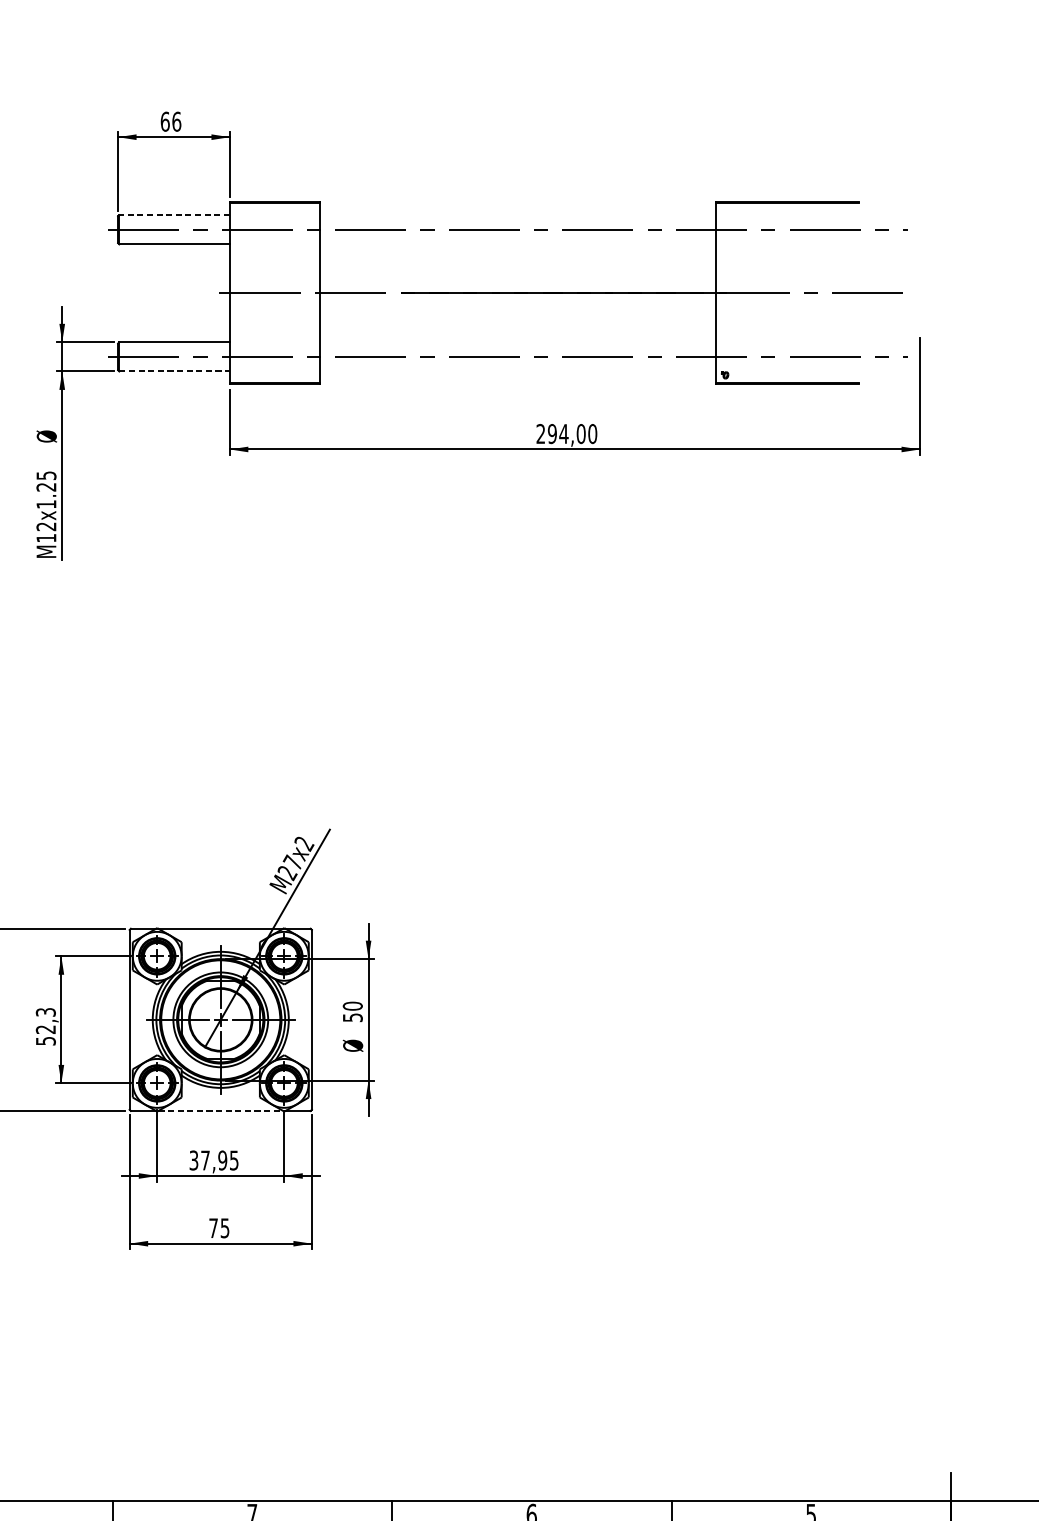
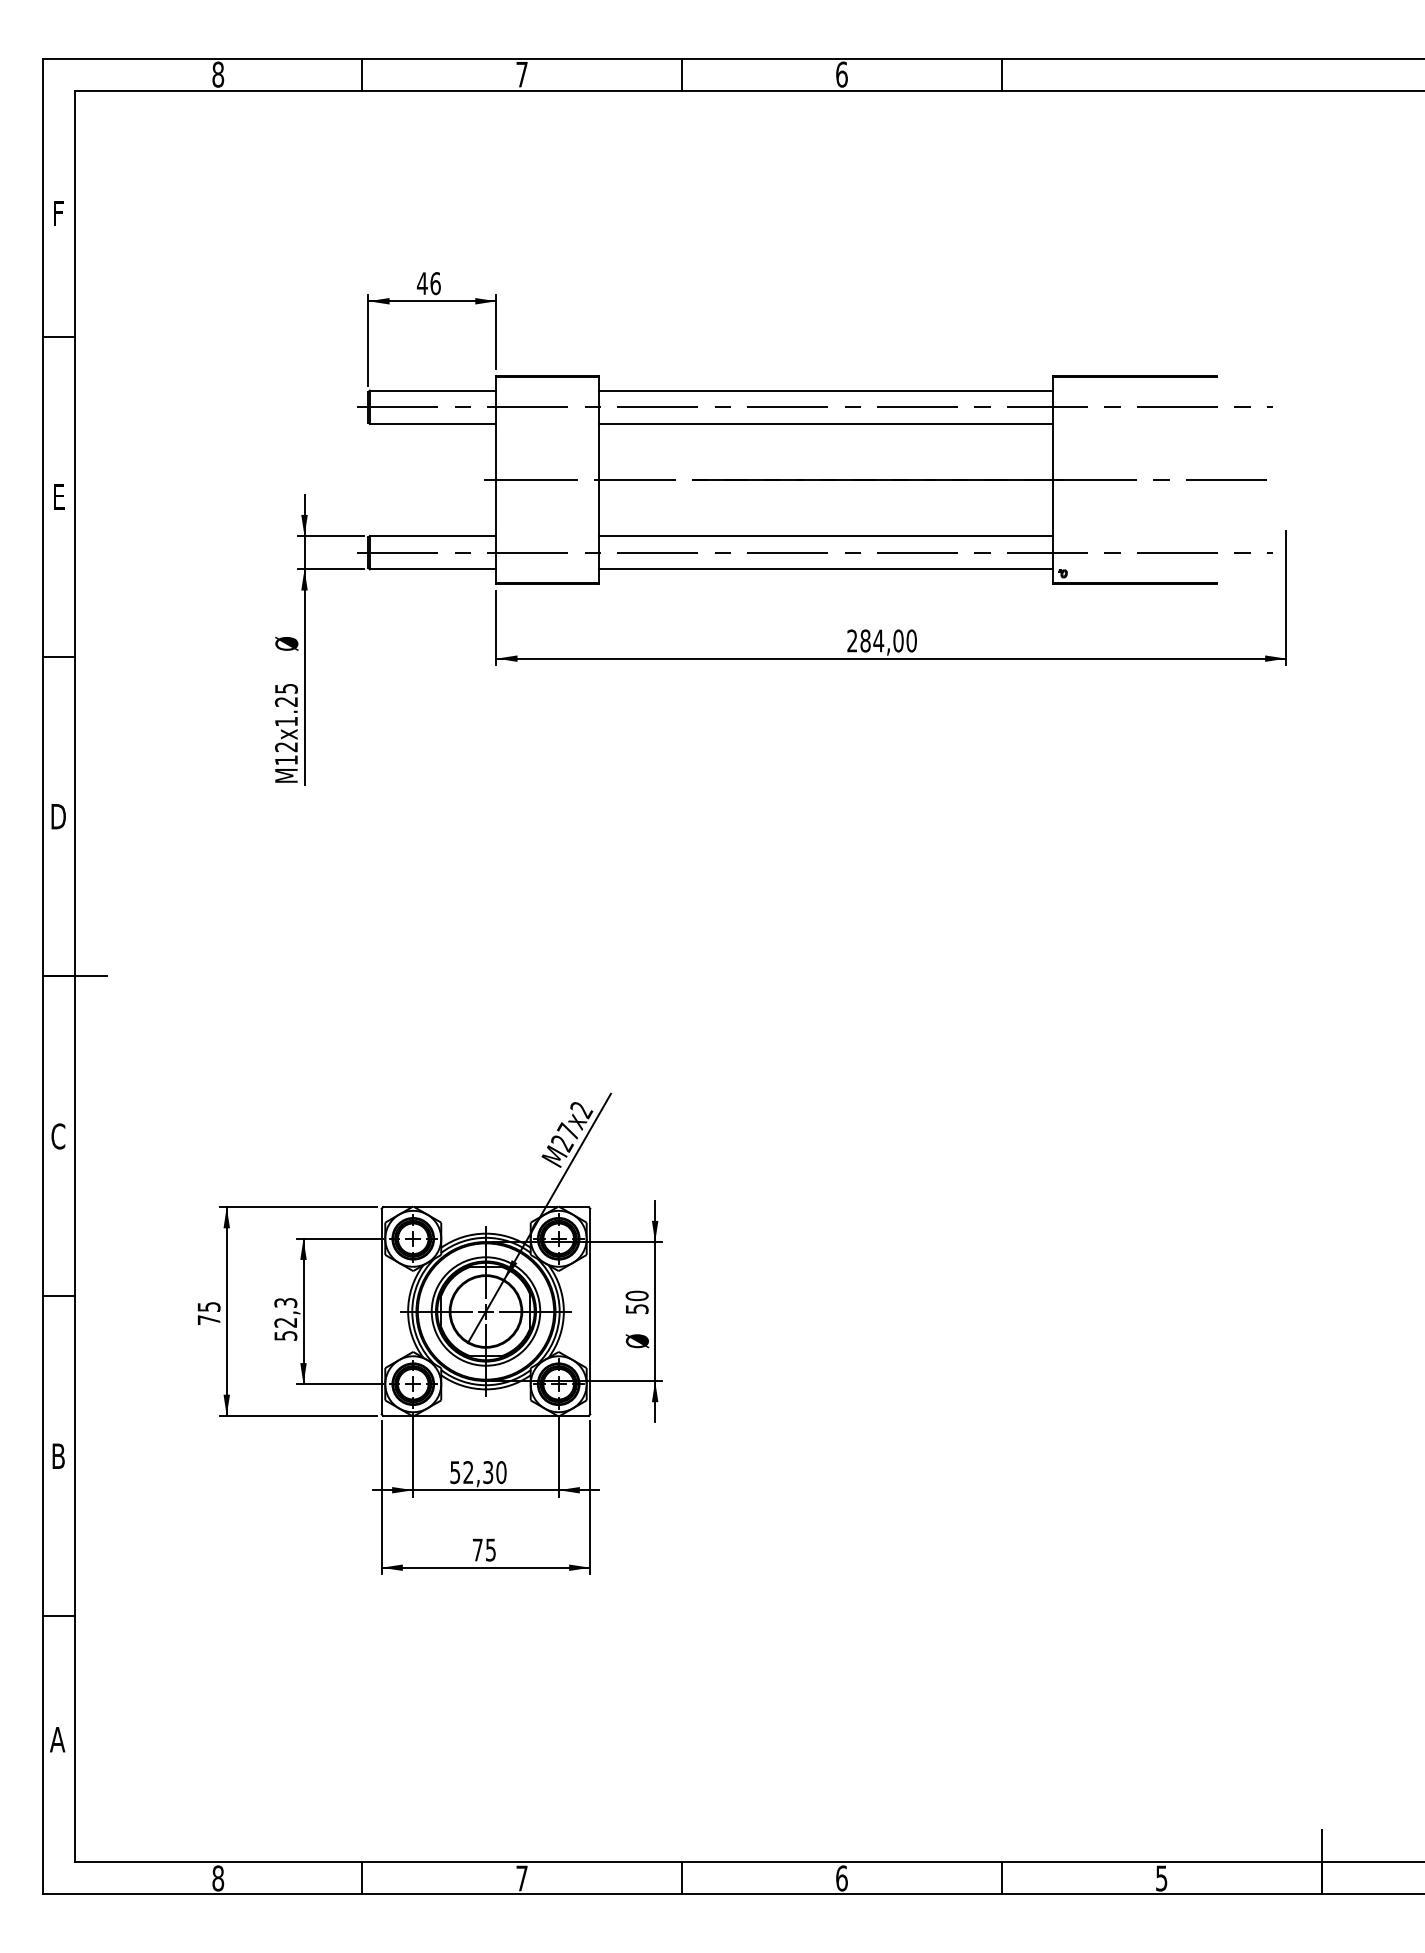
text: (165, 121) -> (422, 283), 66 -> 46
line: (174, 215) -> (432, 390), dashed -> solid
line: (517, 215) -> (825, 390), added
line: (517, 243) -> (825, 423), added
line: (517, 342) -> (825, 536), added
line: (174, 371) -> (433, 569), dashed -> solid
line: (517, 371) -> (825, 569), added
text: (552, 433) -> (865, 640), 294,00 -> 284,00
line: (221, 1110) -> (486, 1415), dashed -> solid
text: (214, 1160) -> (478, 1472), 37,95 -> 52,30

